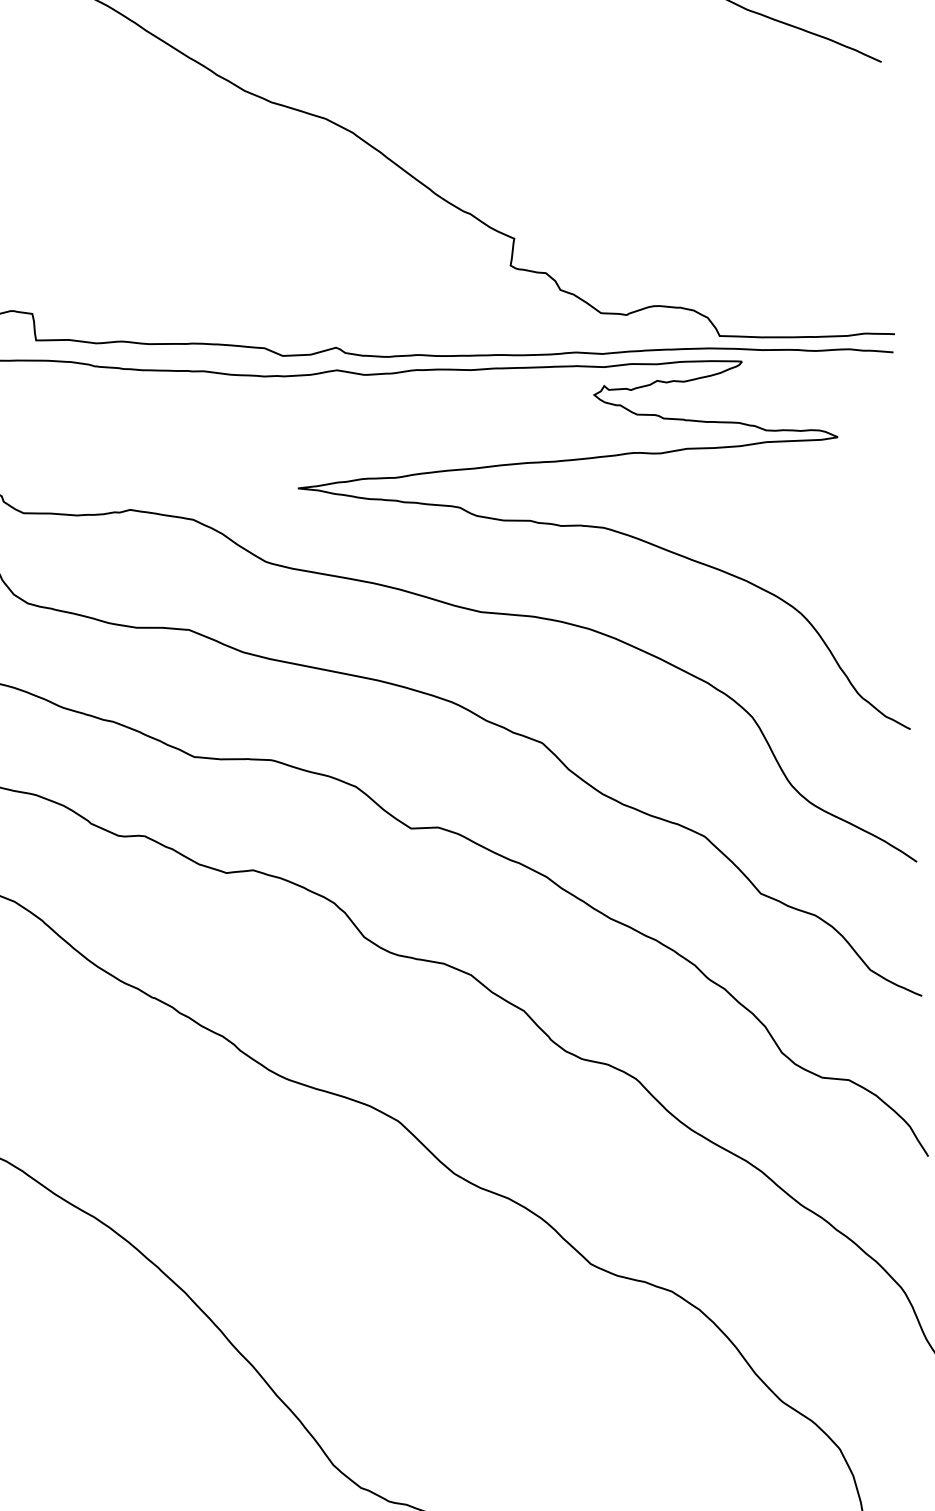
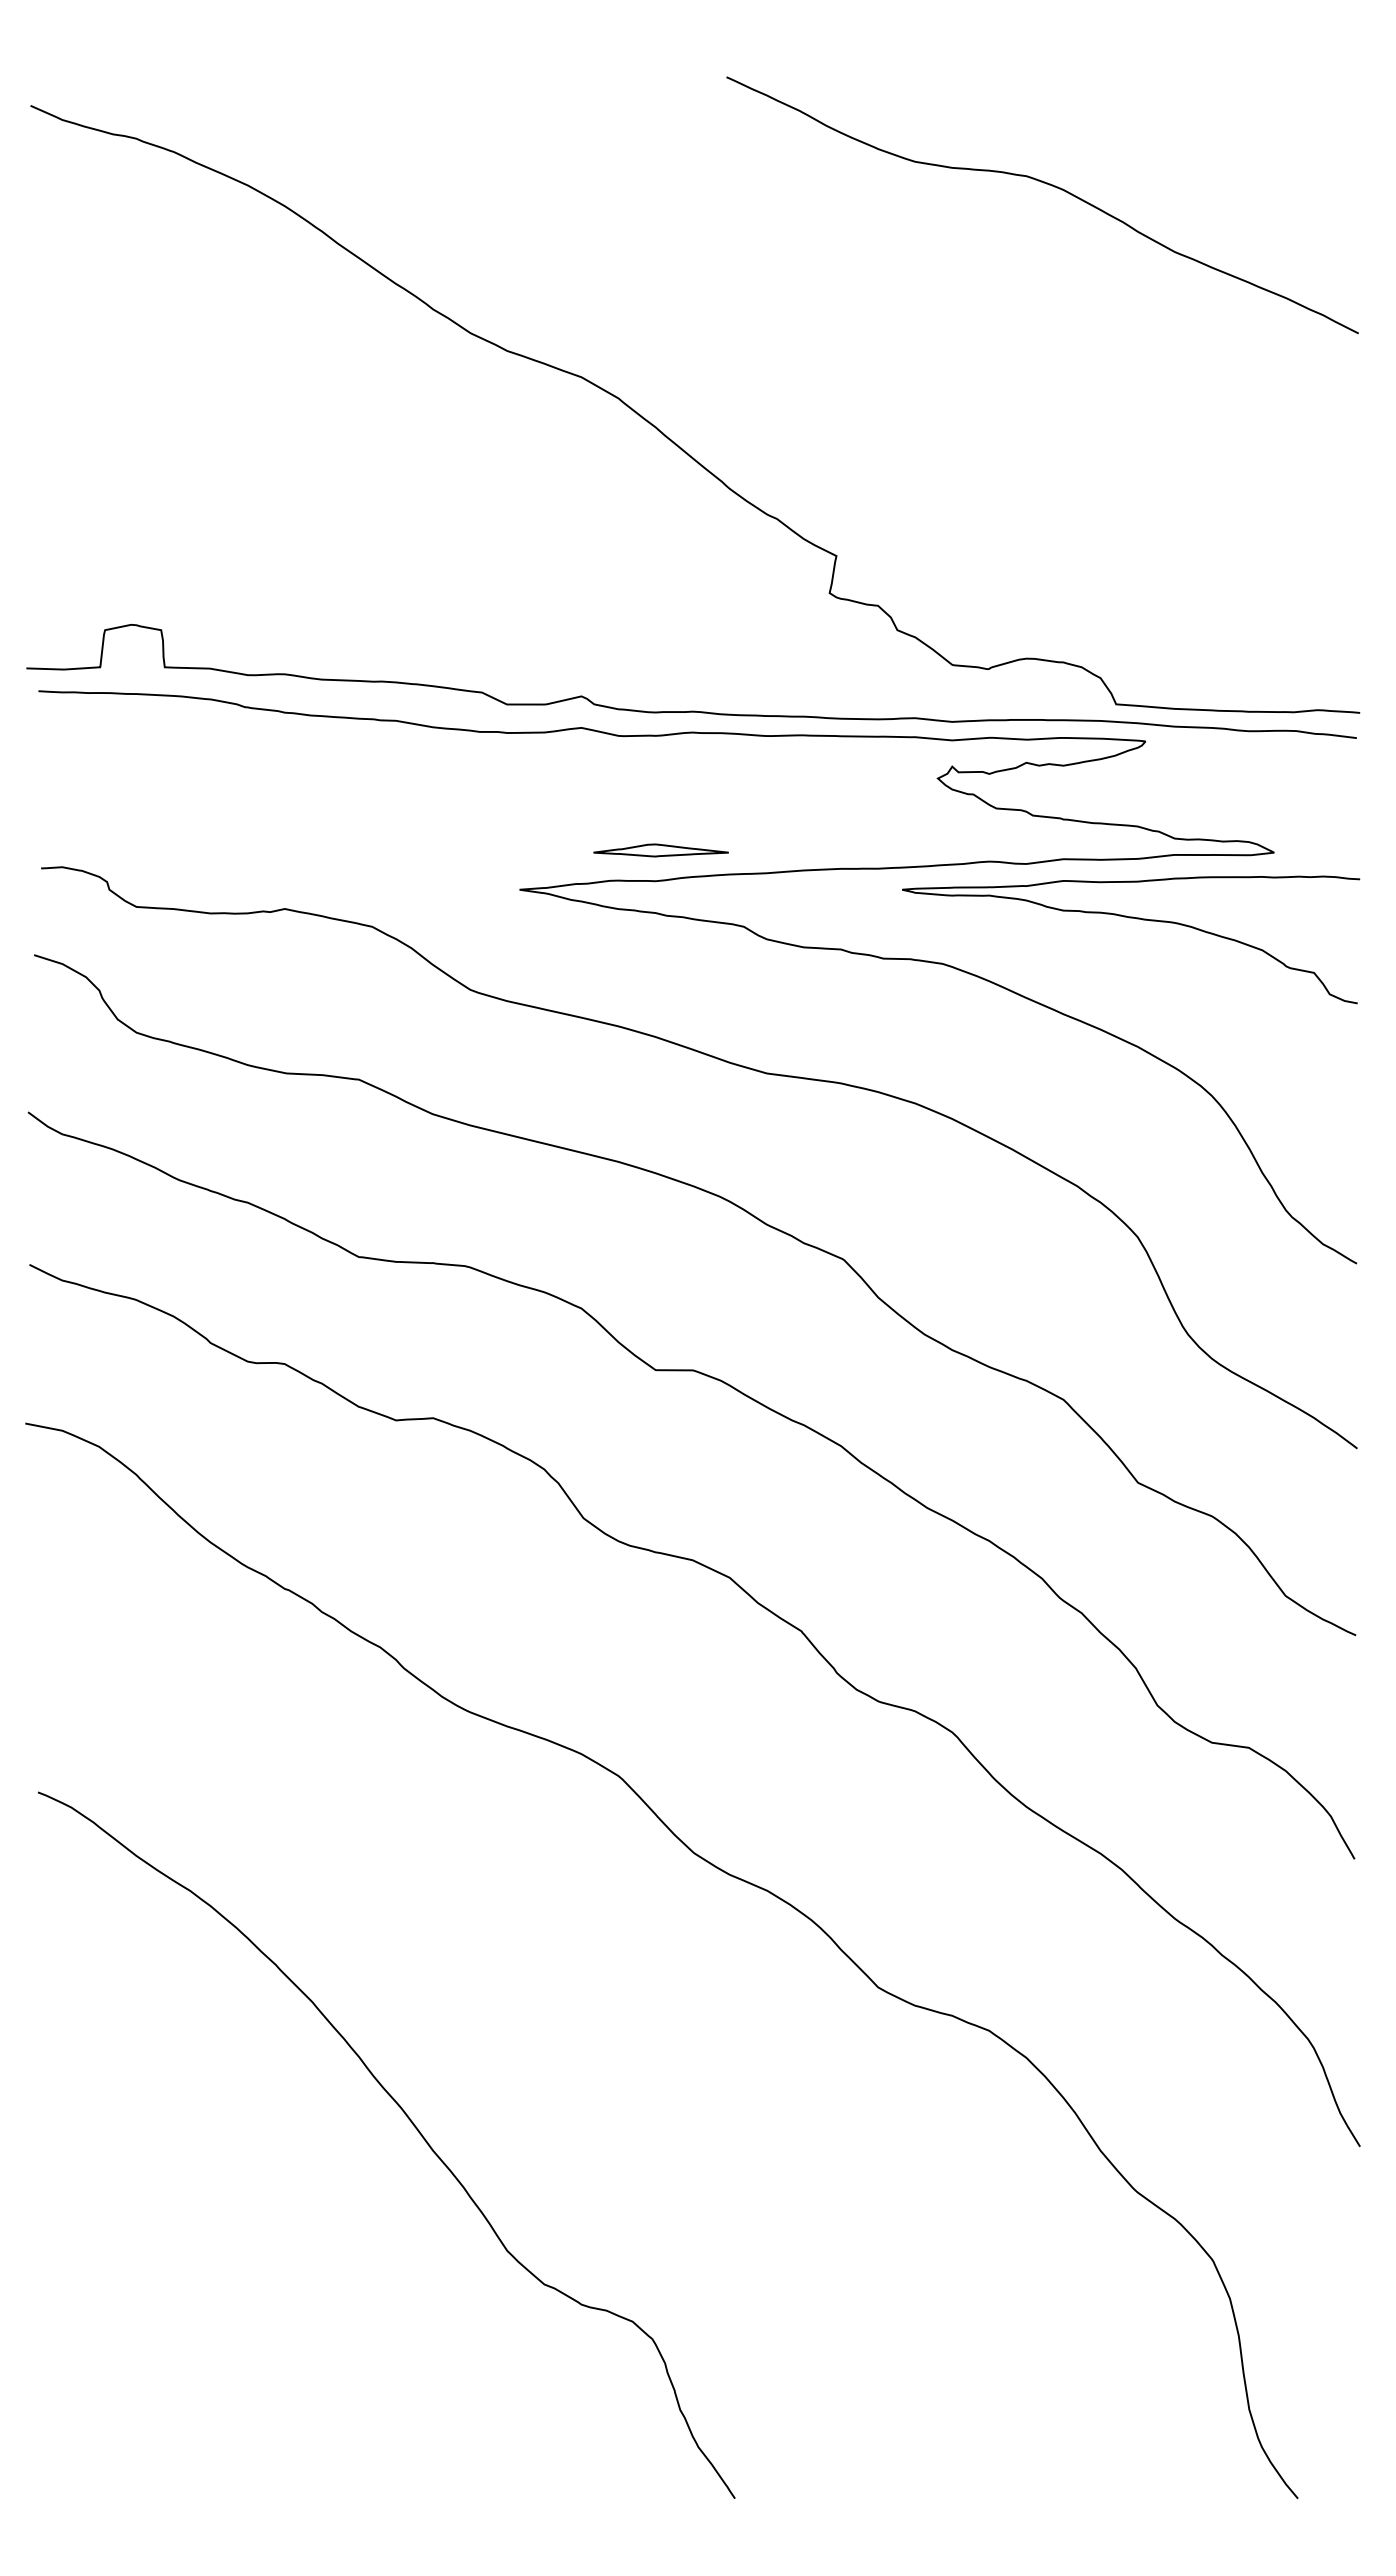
part: (397, 455) -> (660, 850), added
curve: (741, 489) -> (1136, 919), added

